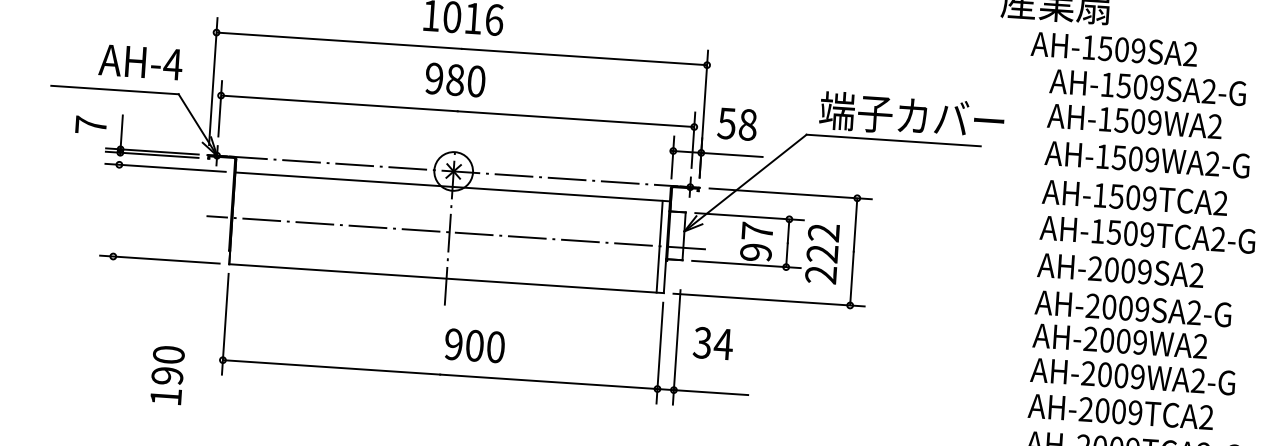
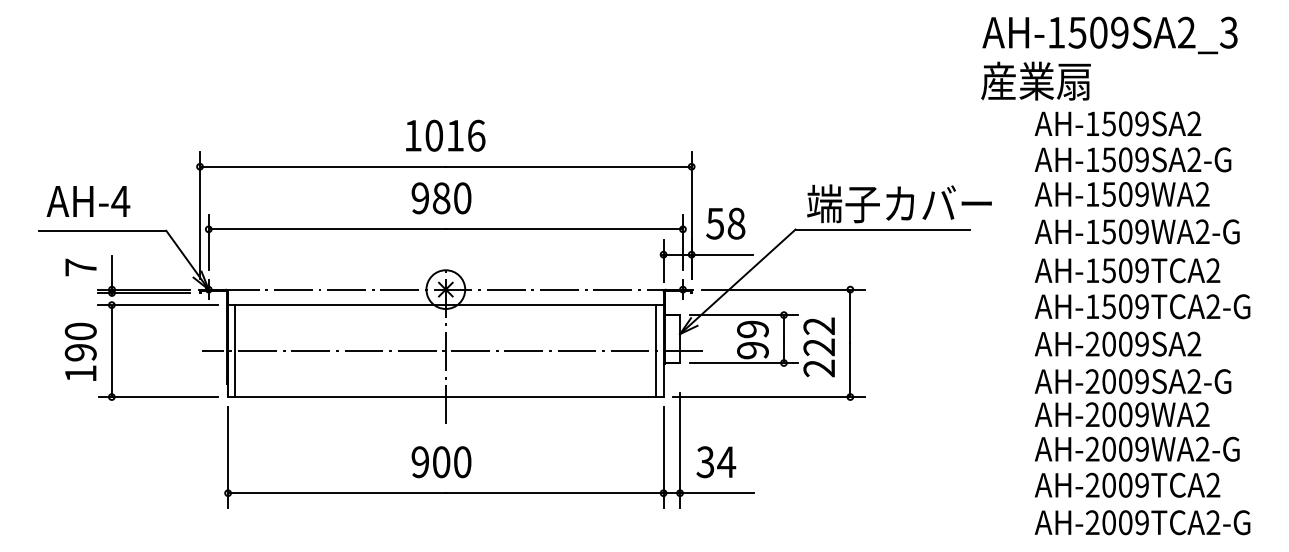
text: (1113, 48) -> (1117, 123), moved
text: (140, 62) -> (88, 201), moved
line: (115, 211) -> (111, 351), added
line: (239, 219) -> (235, 351), added
text: (757, 231) -> (752, 329), 97 -> 99
text: (713, 343) -> (716, 462), moved
text: (474, 346) -> (441, 462), moved
text: (167, 374) -> (80, 351), moved

